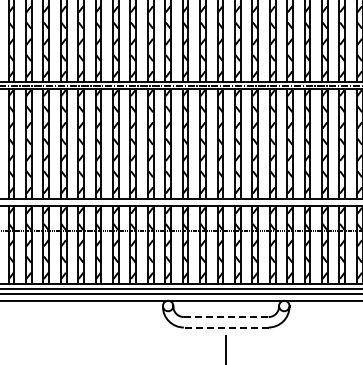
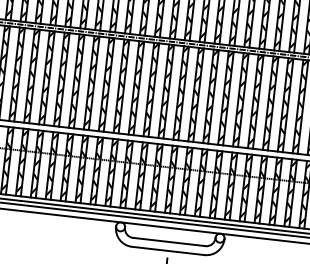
line: (226, 317) -> (169, 242), dashed -> solid
line: (225, 327) -> (167, 250), dashed -> solid

